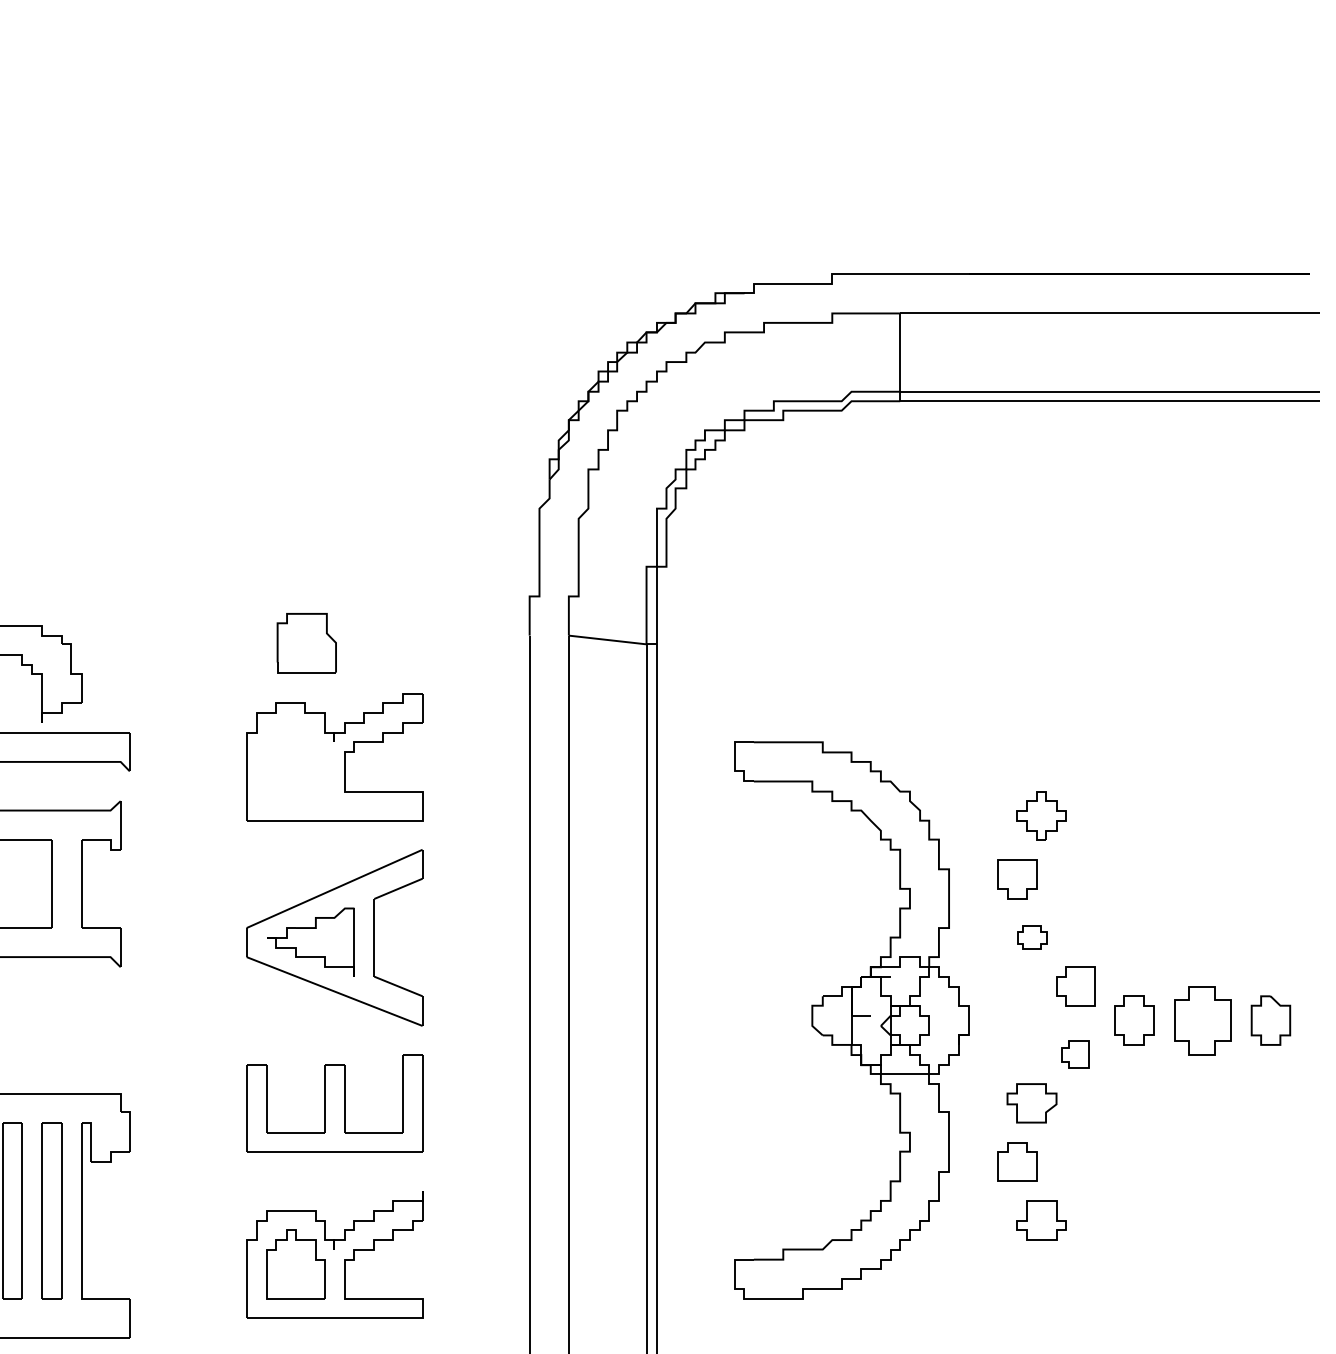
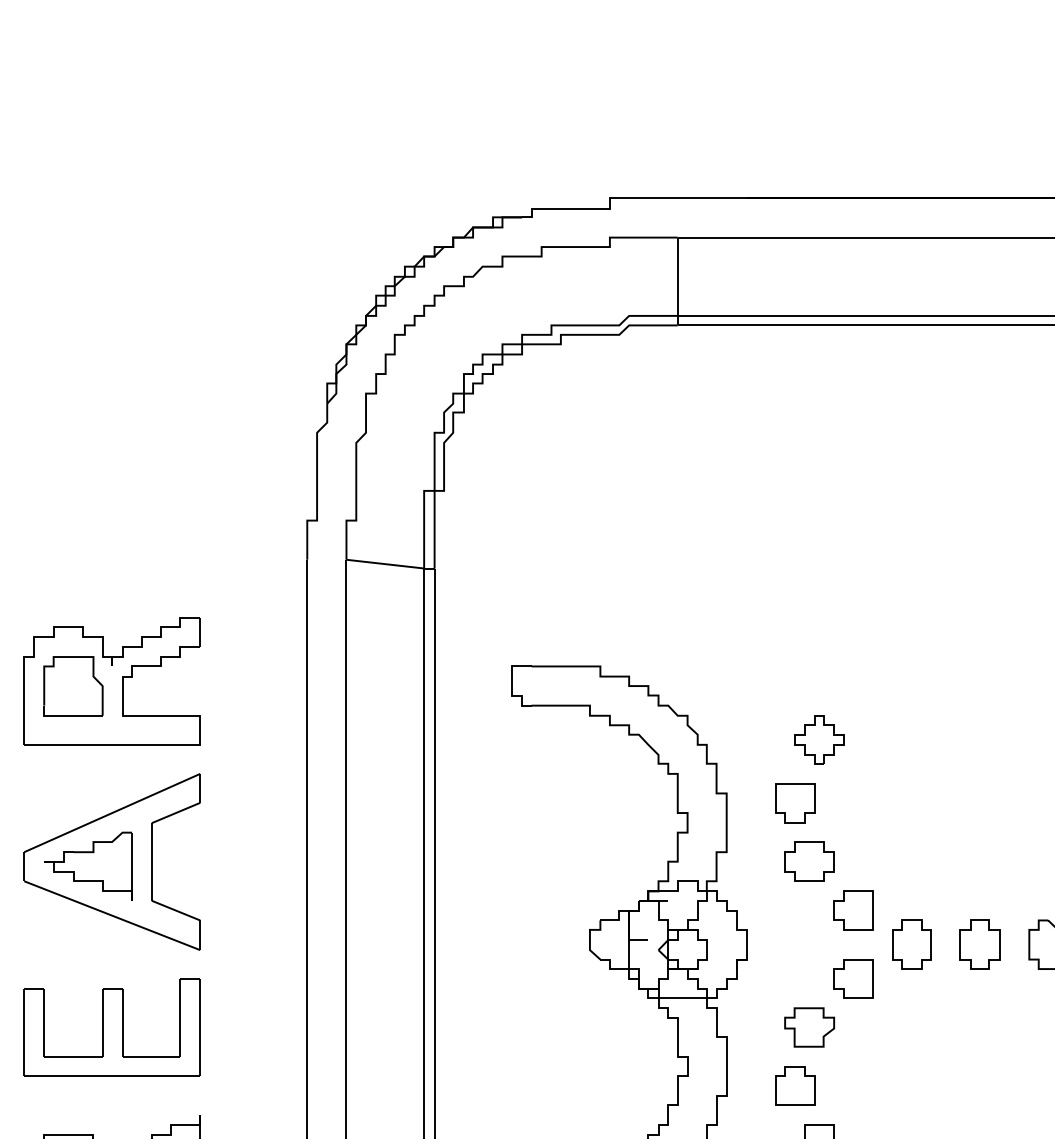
part: (306, 643) -> (73, 686), moved
part: (1032, 937) -> (810, 861), size x1.67
part: (1202, 1020) -> (980, 944), size x0.71
part: (1075, 1054) -> (853, 978), size x1.43

